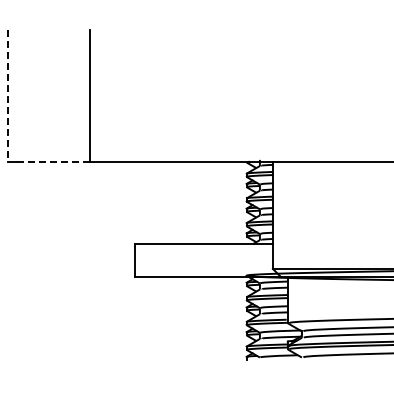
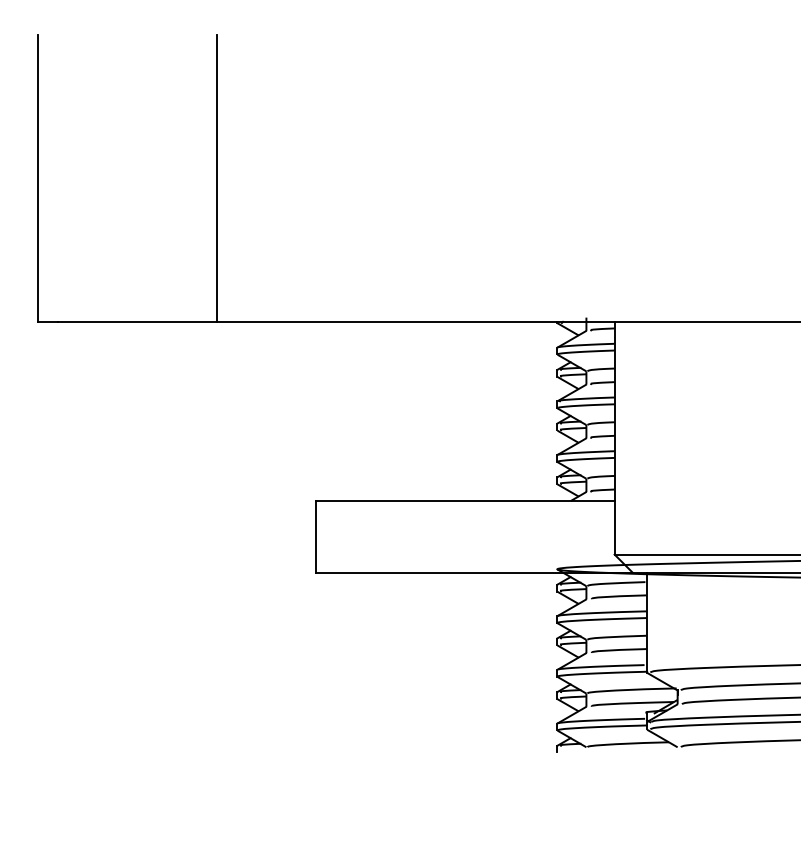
line: (7, 96) -> (37, 179), dashed -> solid
line: (53, 161) -> (137, 321), dashed -> solid

